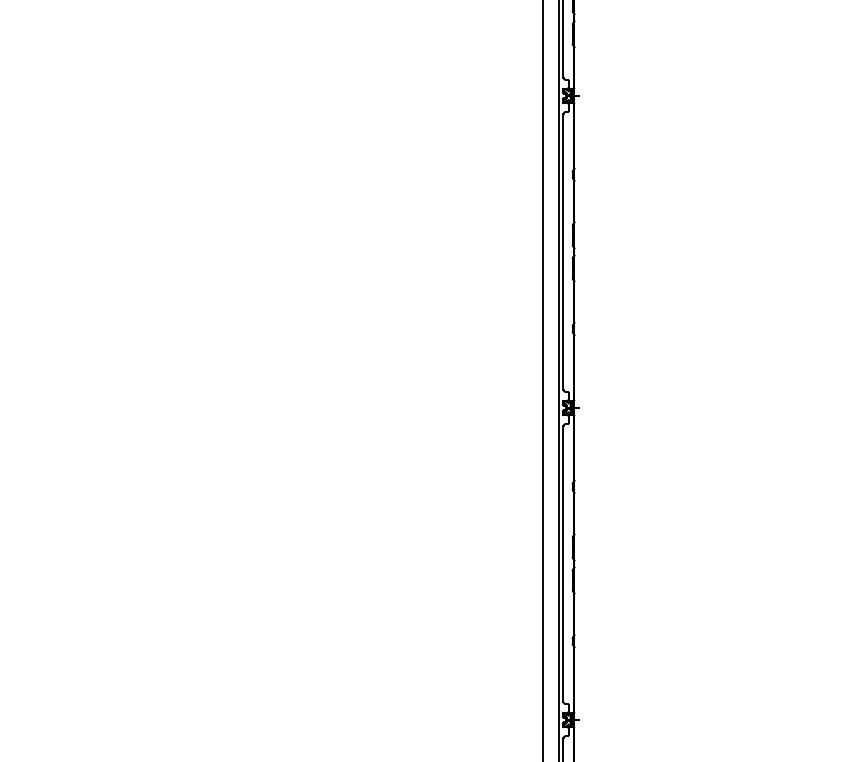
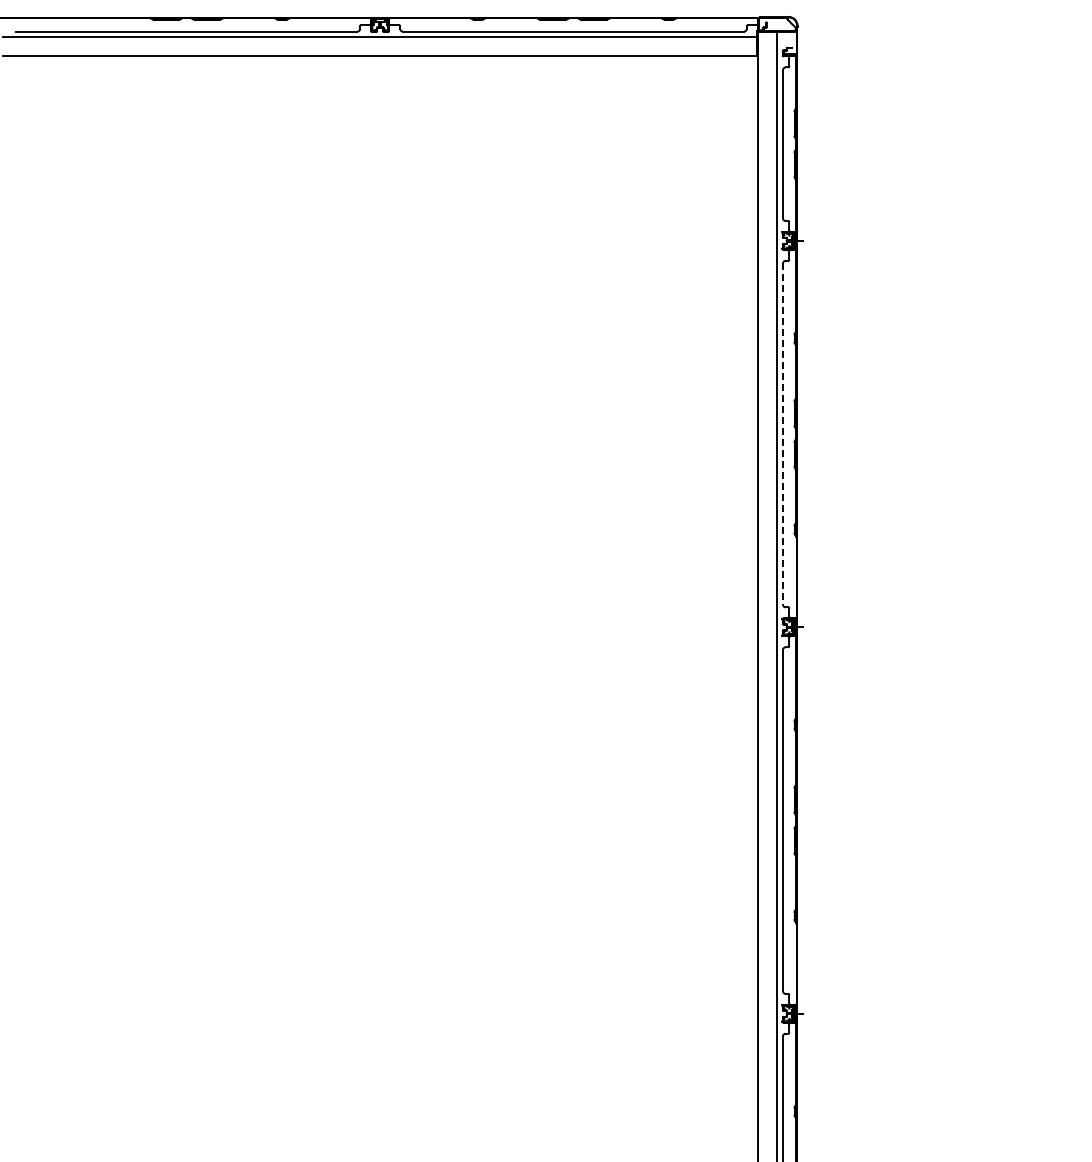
line: (563, 252) -> (782, 434), solid -> dashed

